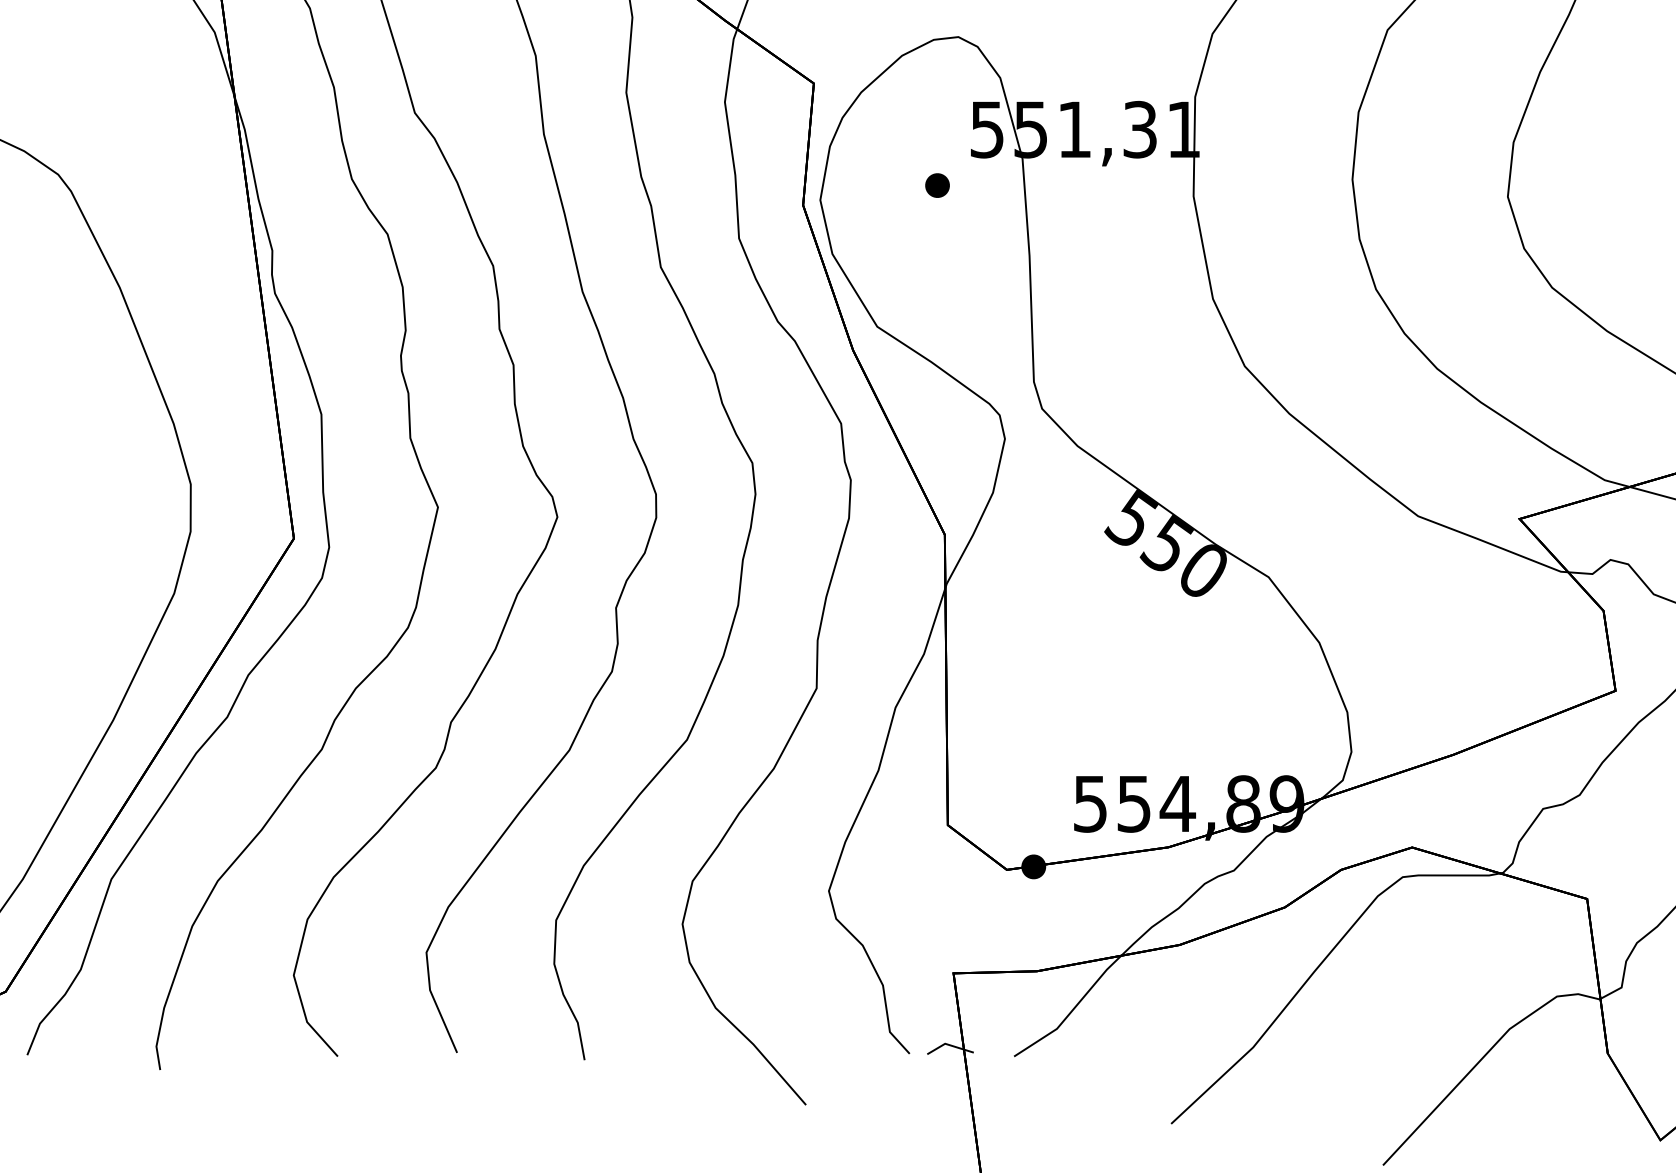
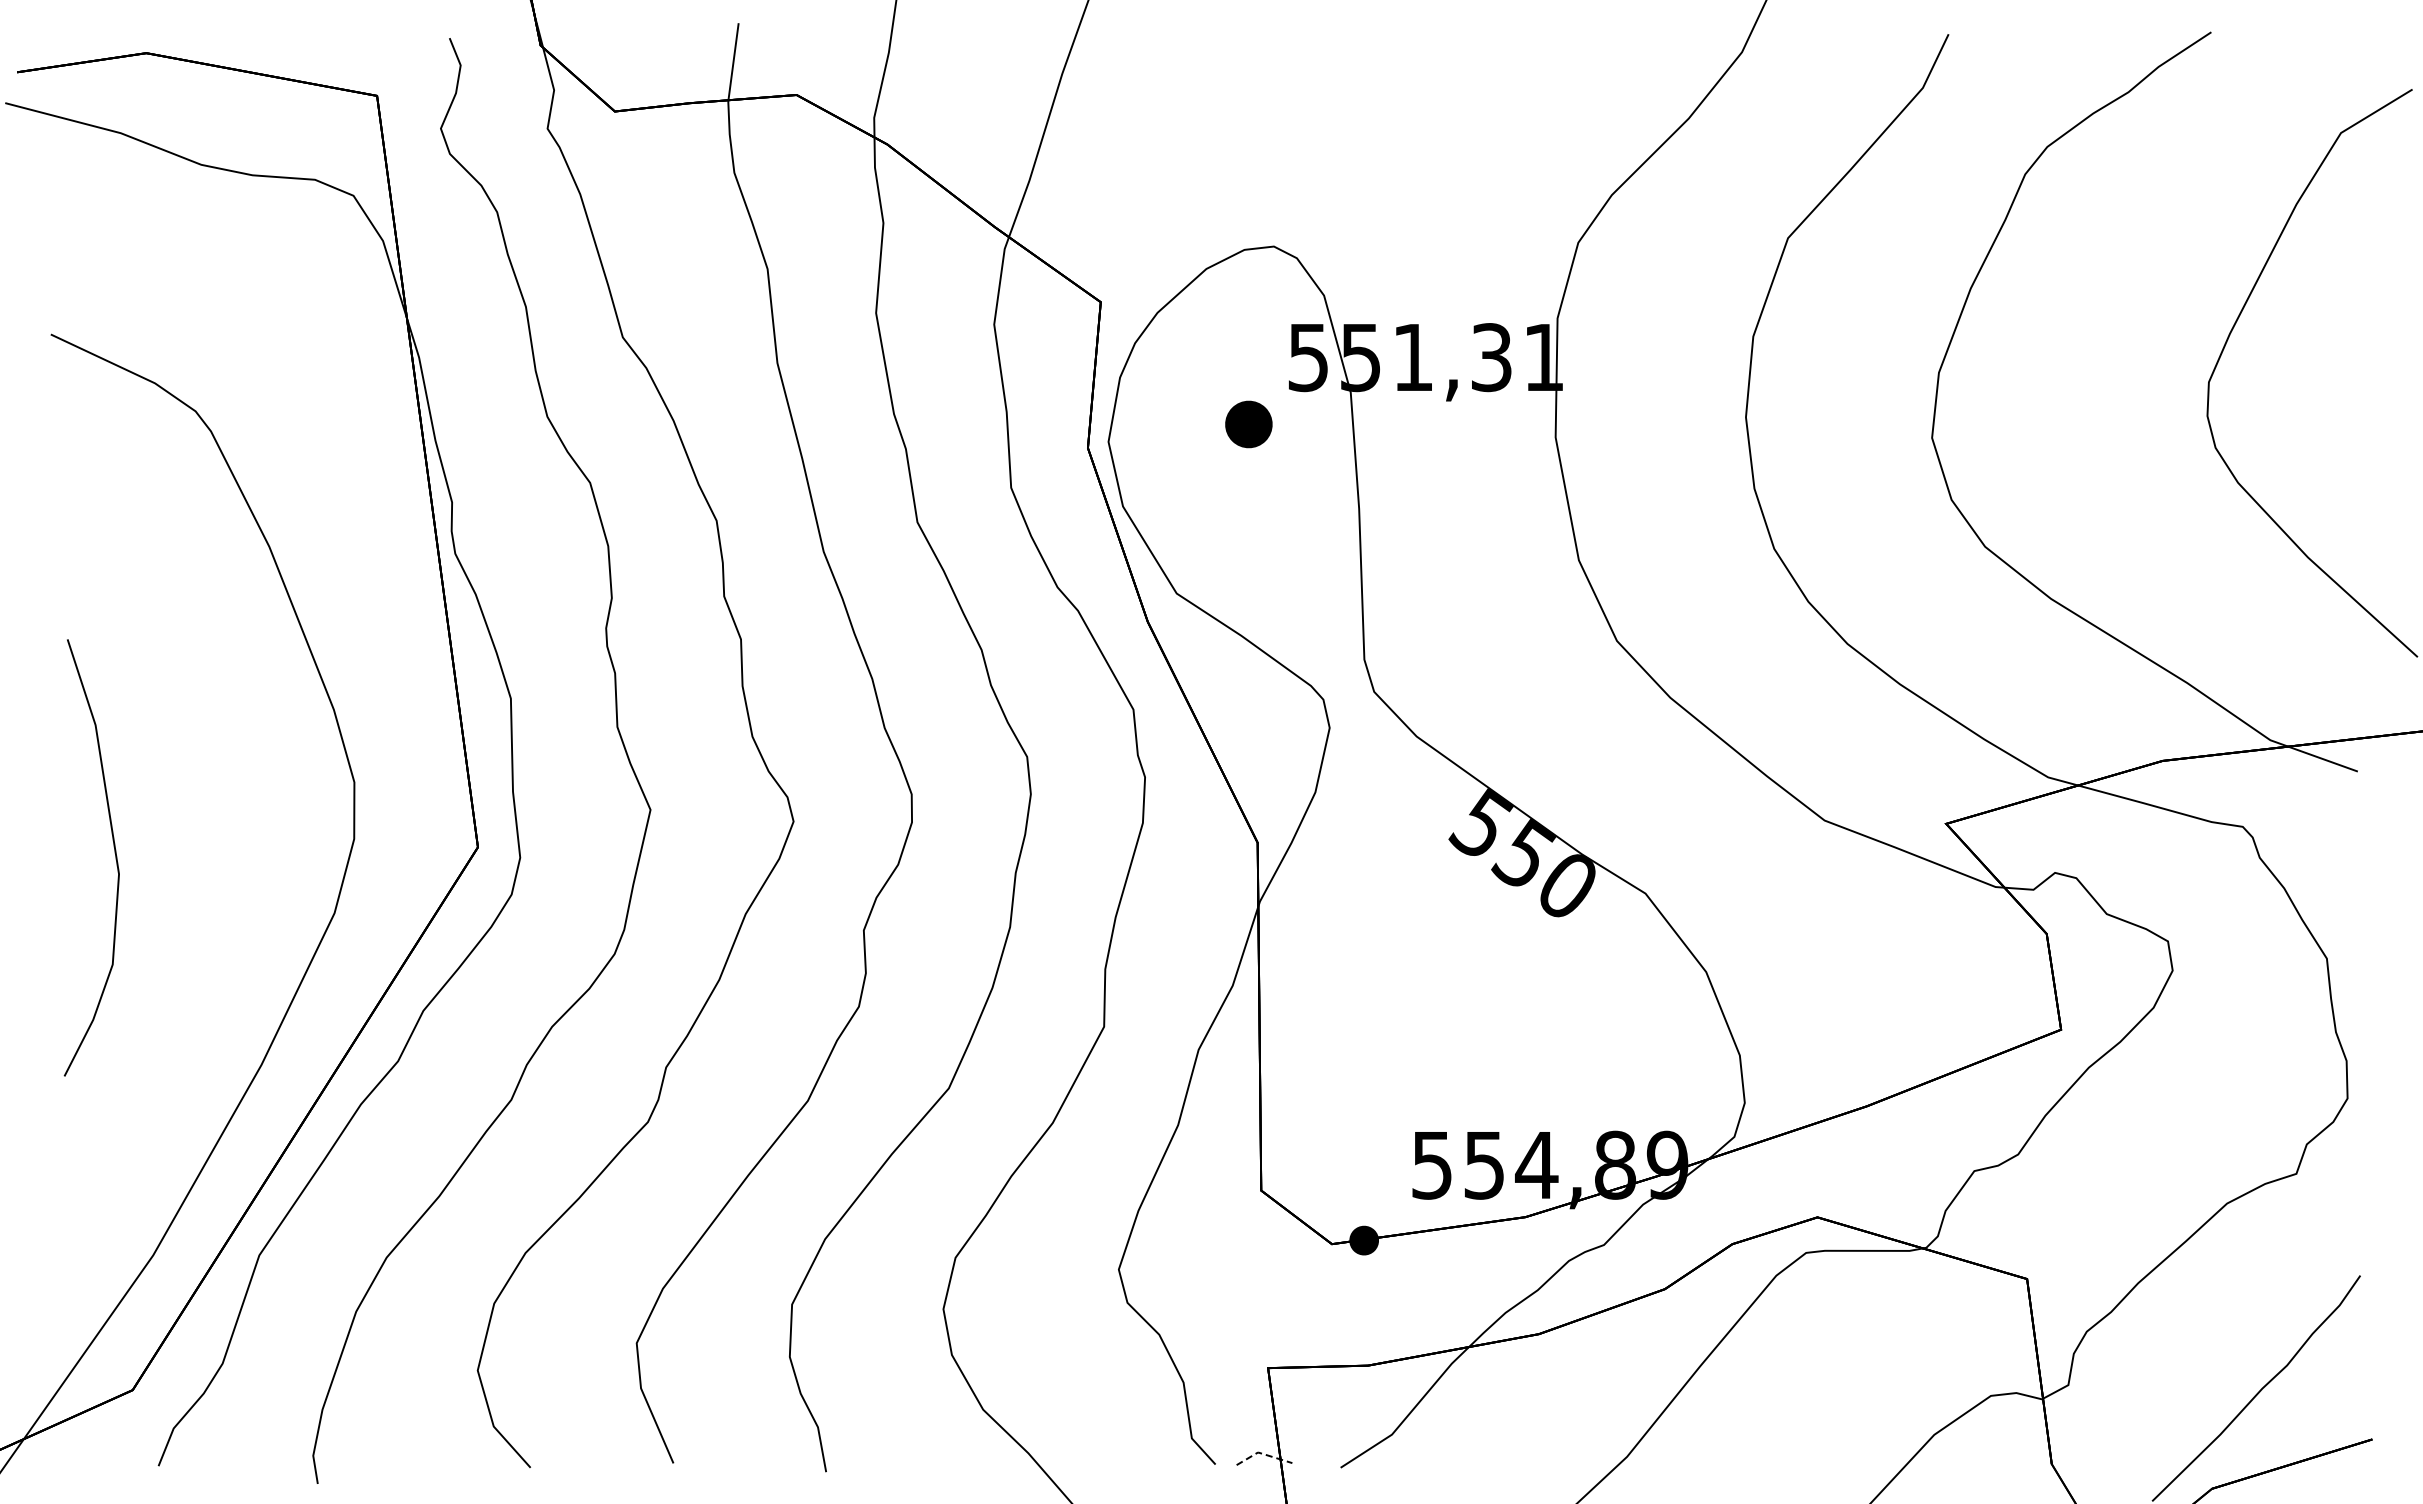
part: (937, 185) -> (1248, 424), size x1.6
line: (948, 1044) -> (1262, 1453), solid -> dashed

